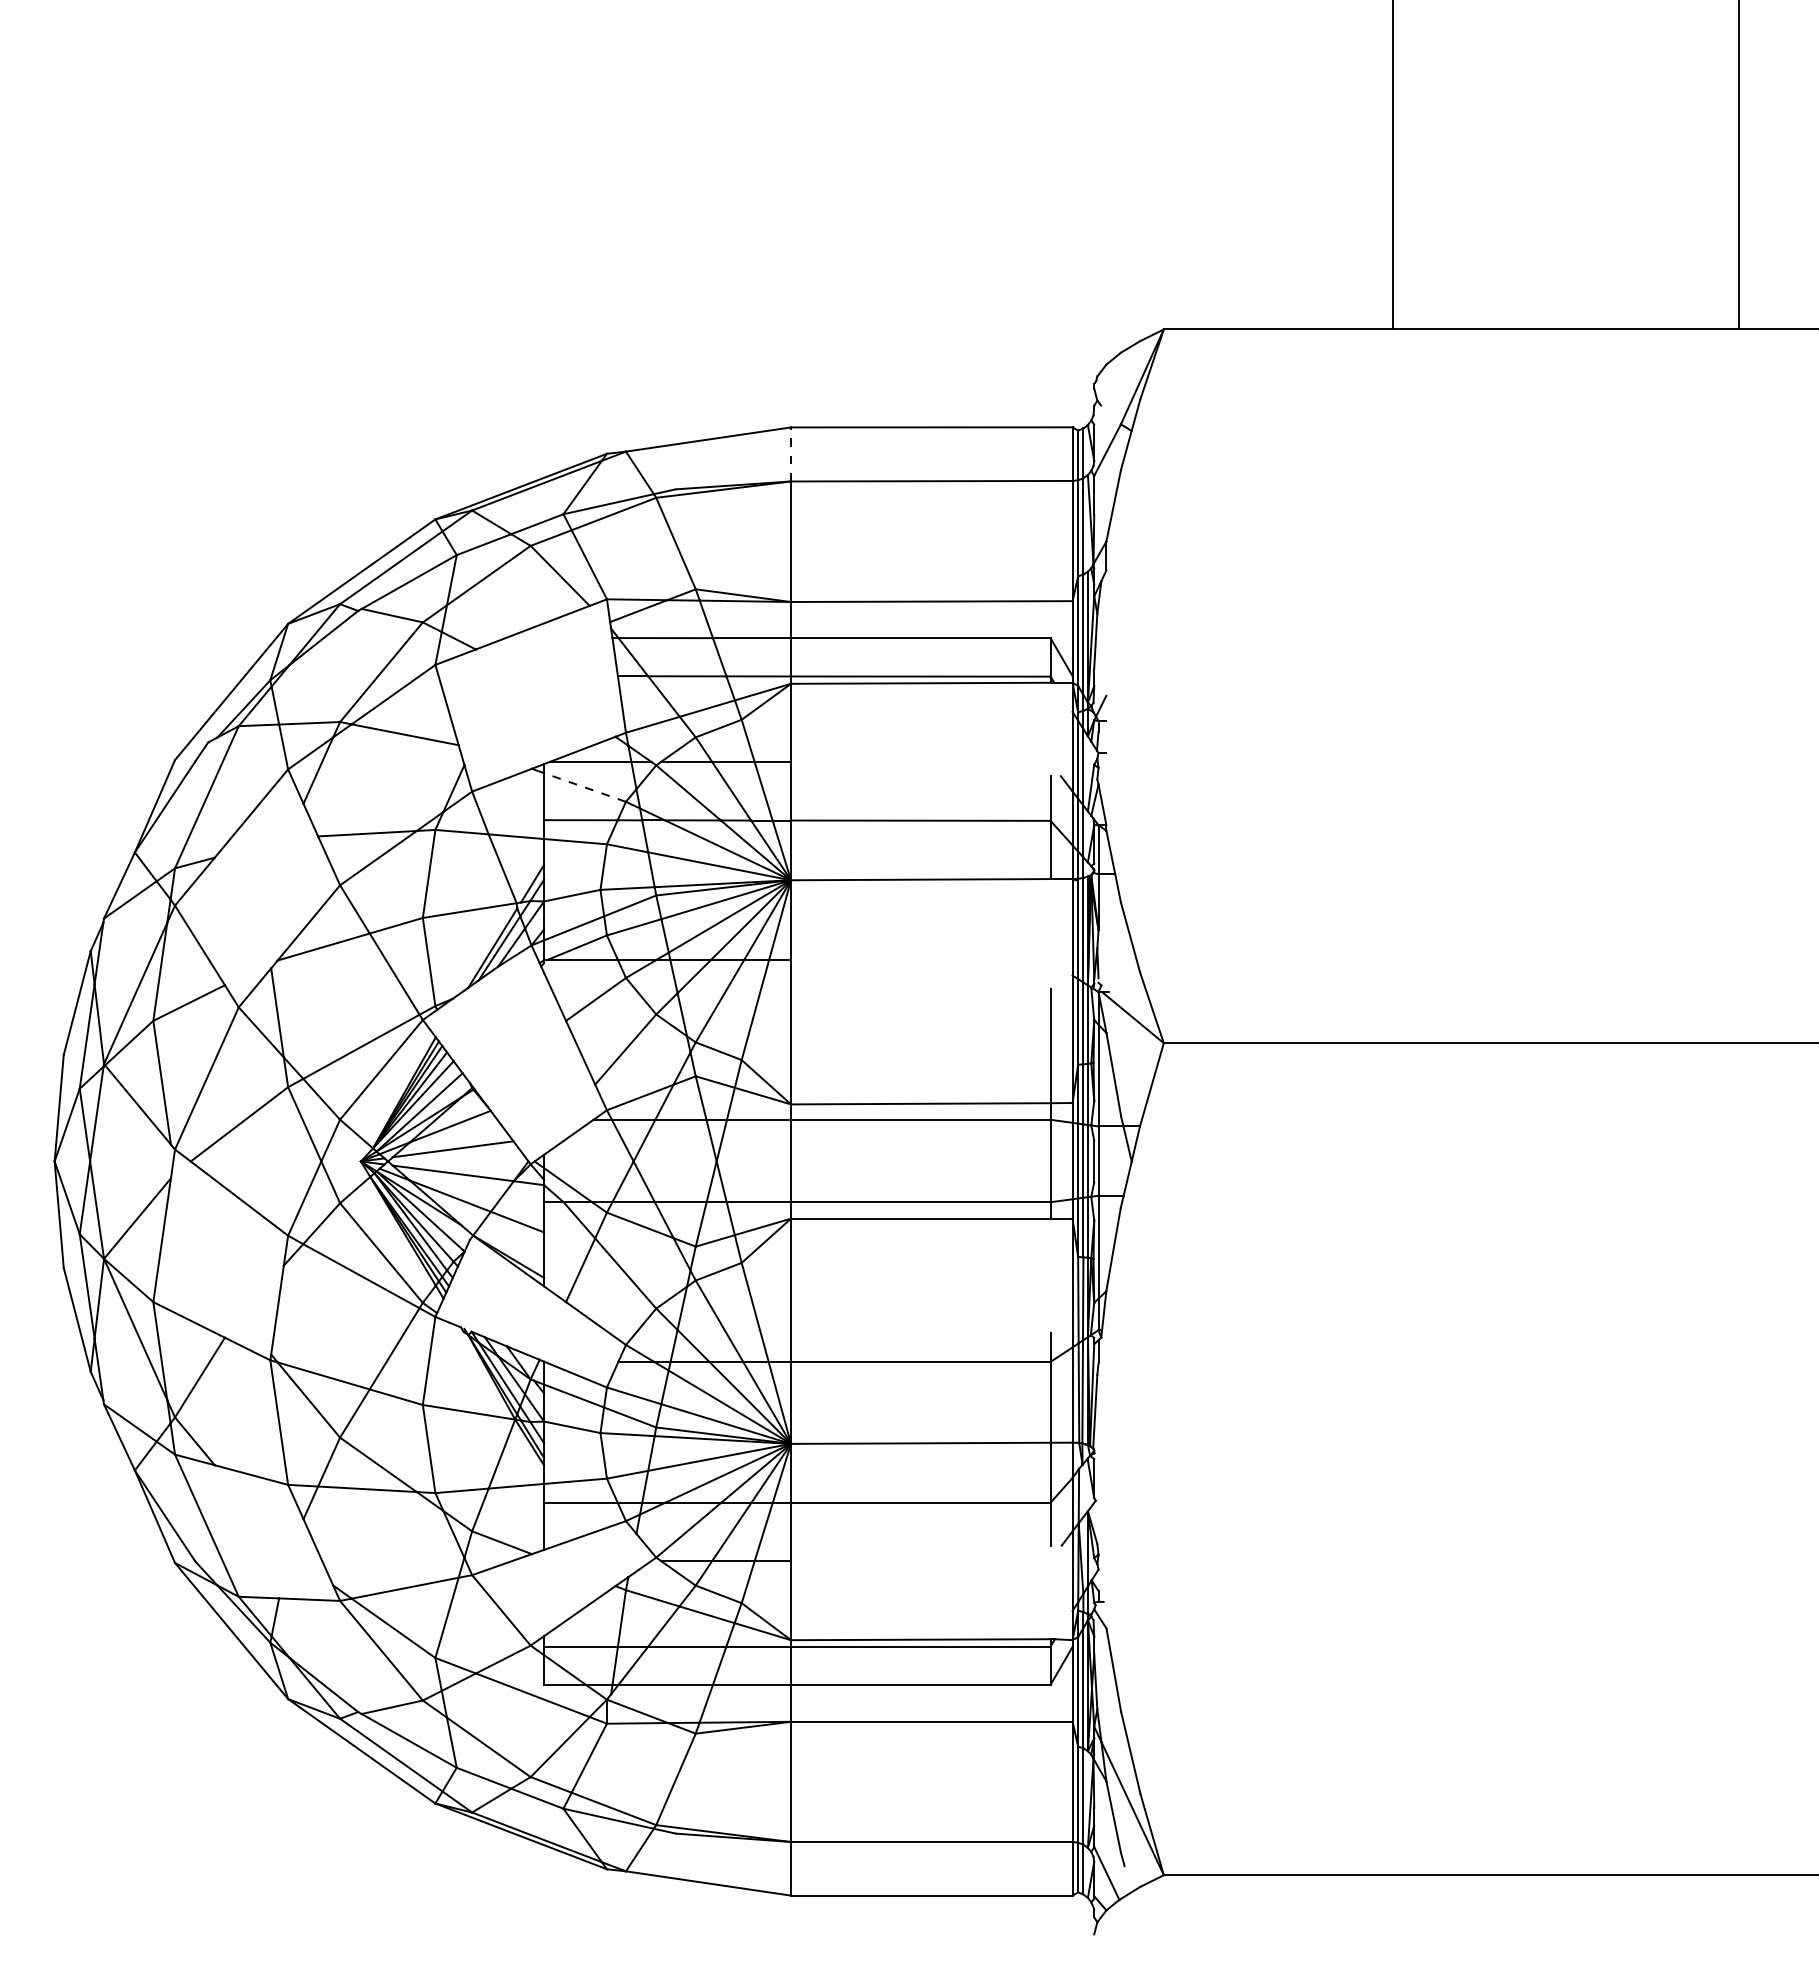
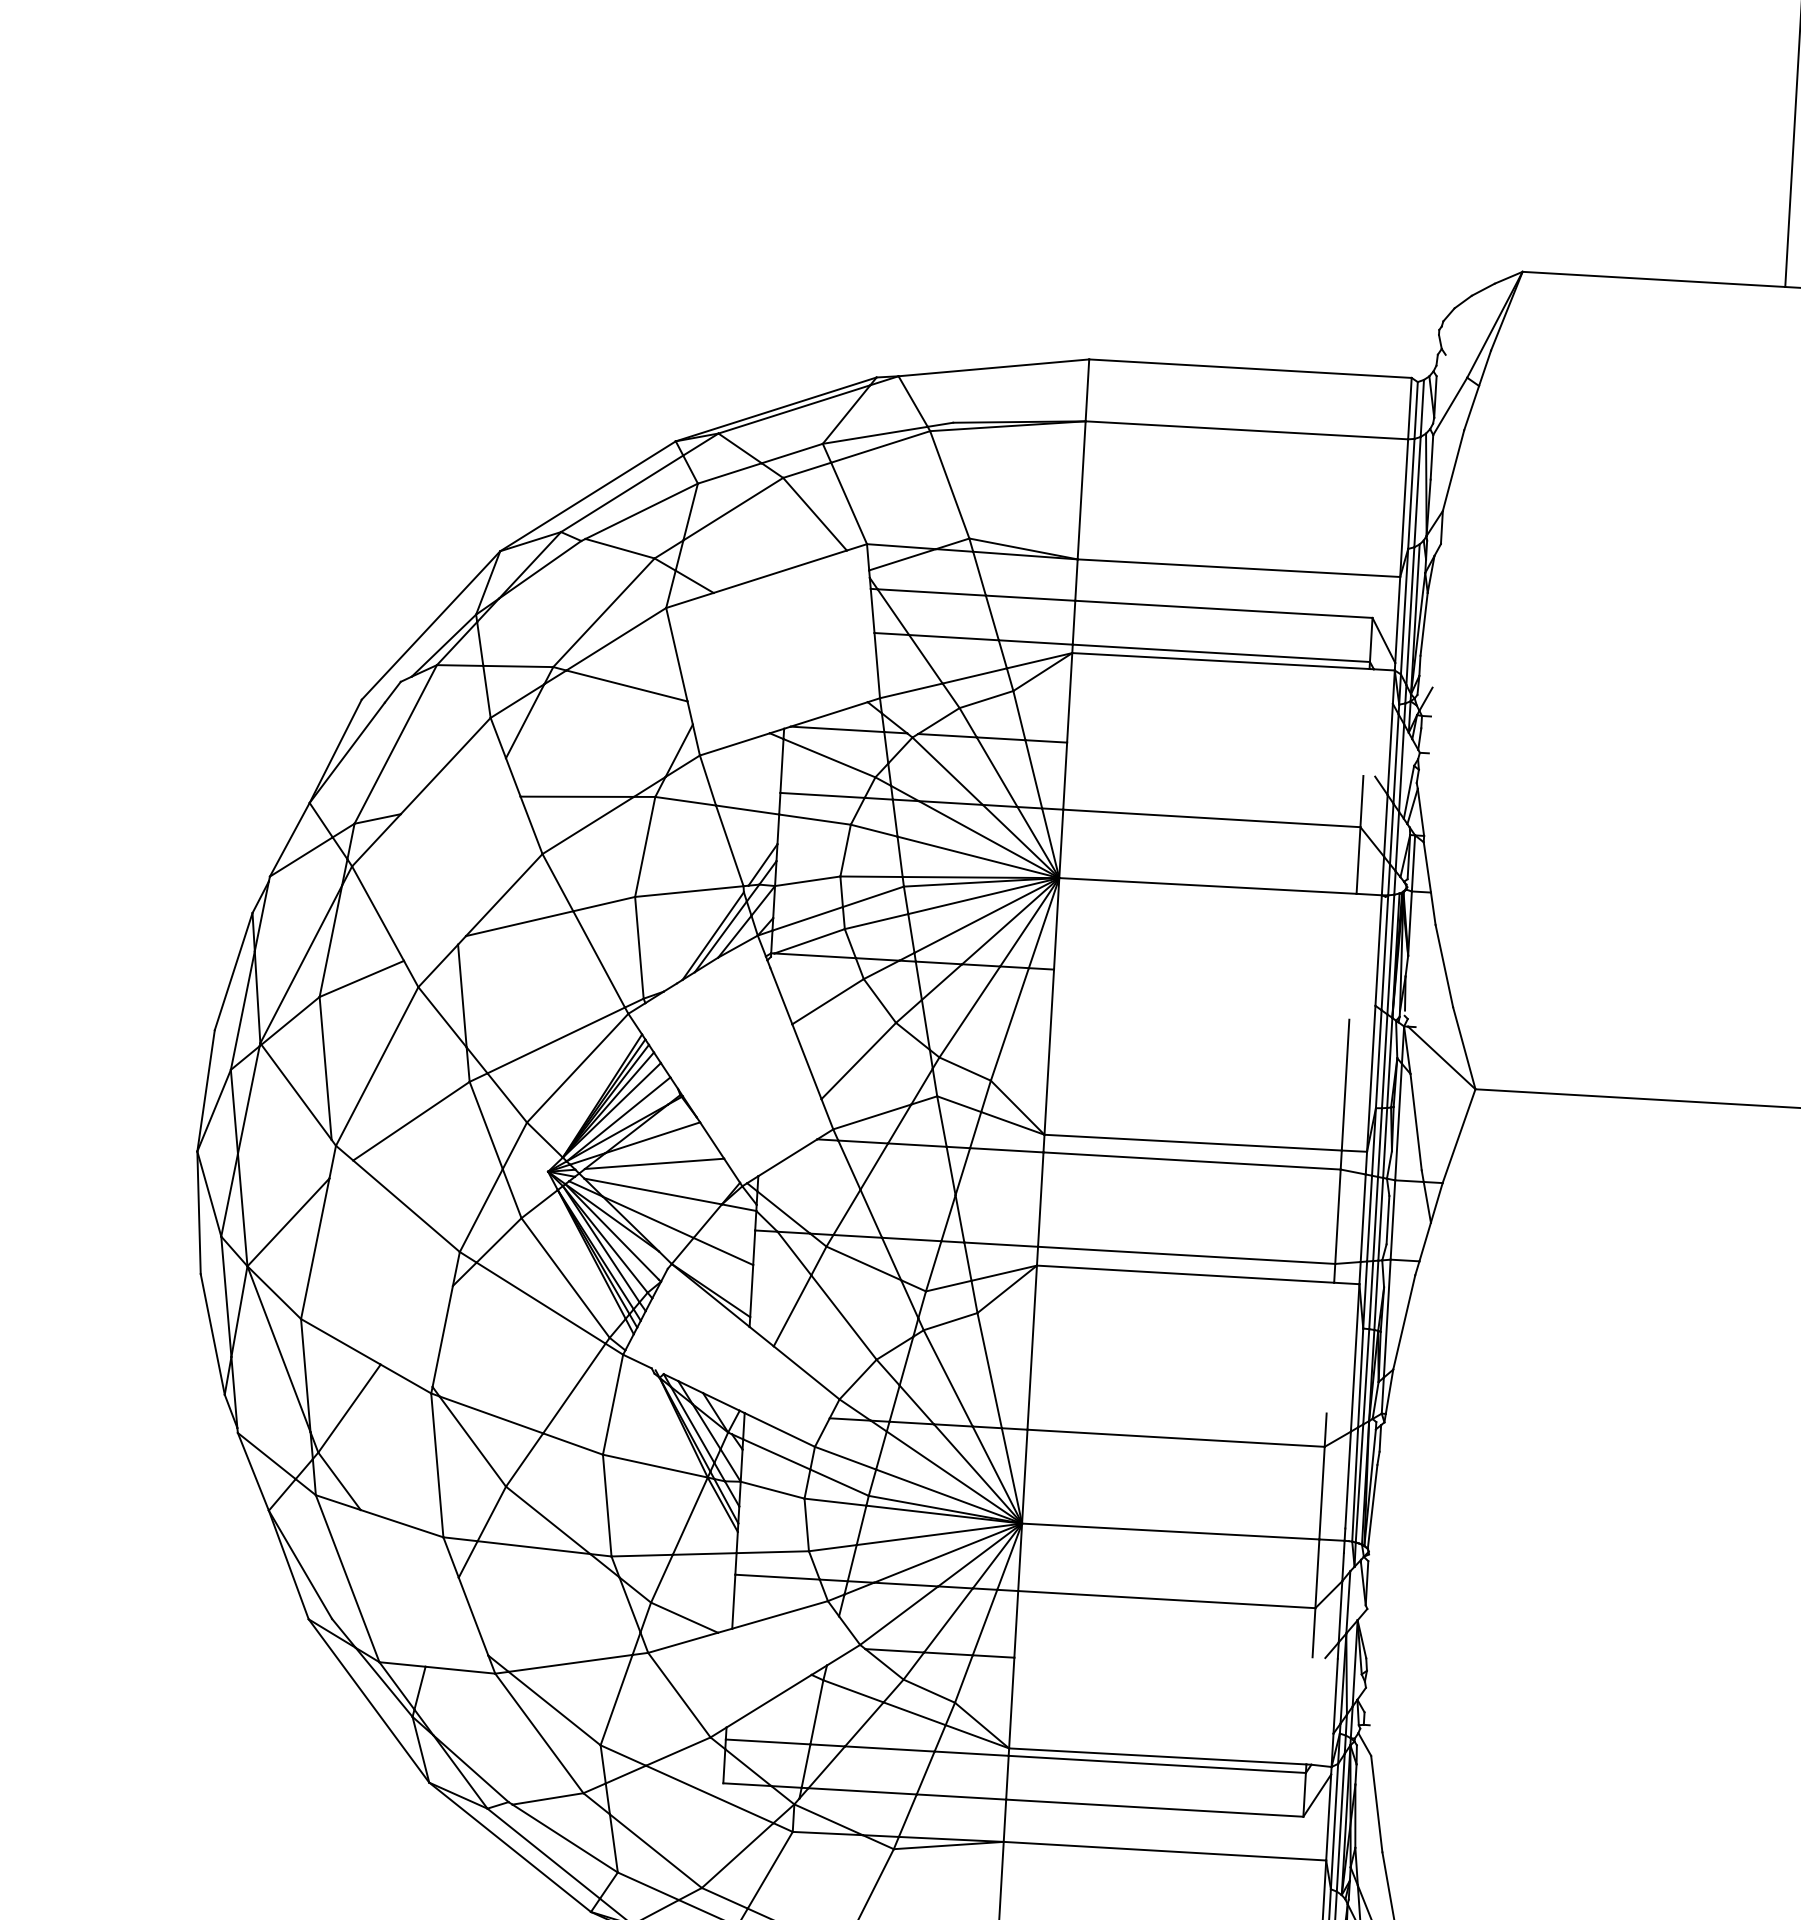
line: (791, 453) -> (1088, 389), dashed -> solid
line: (584, 787) -> (828, 758), dashed -> solid

